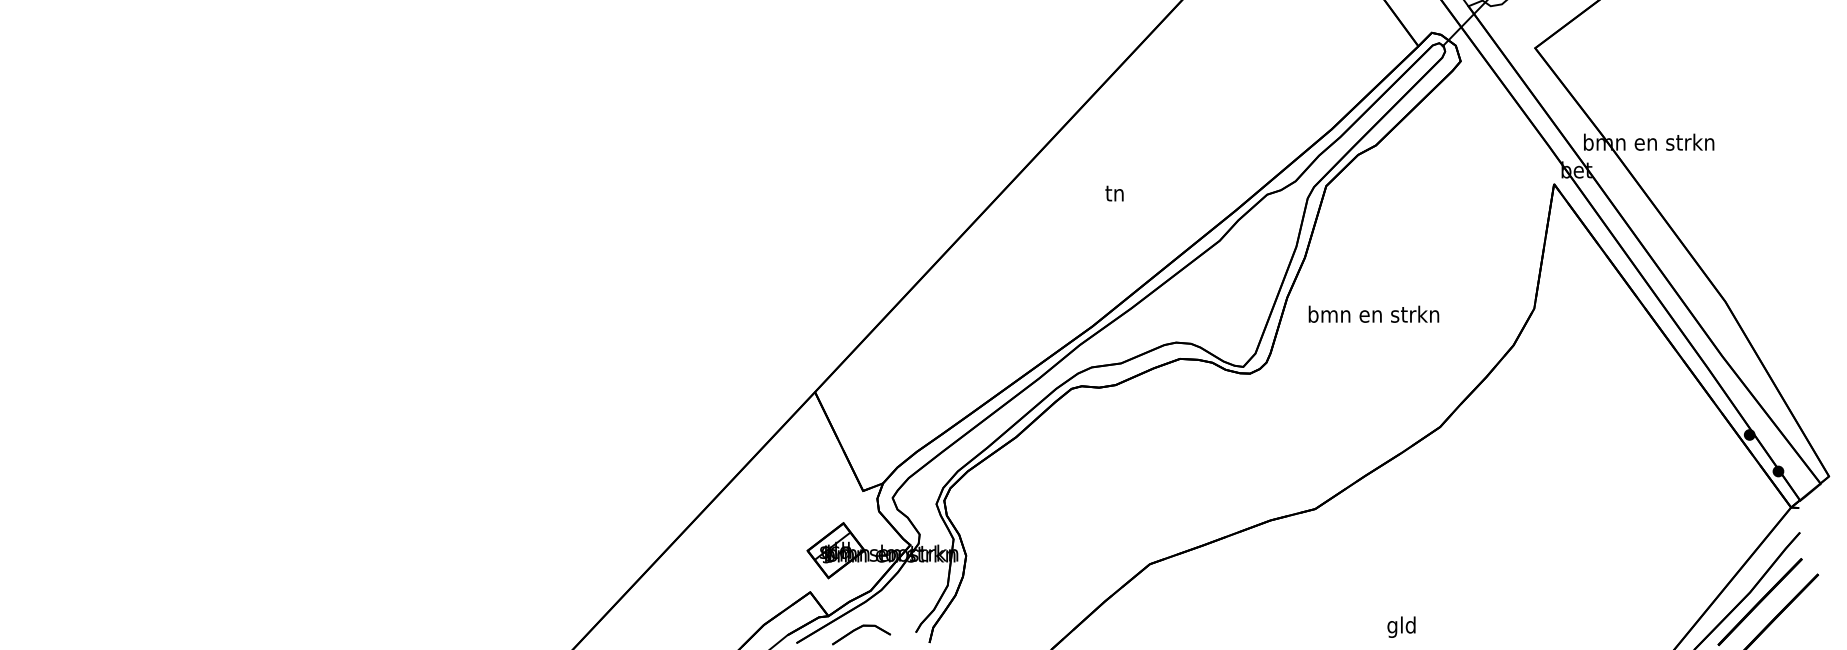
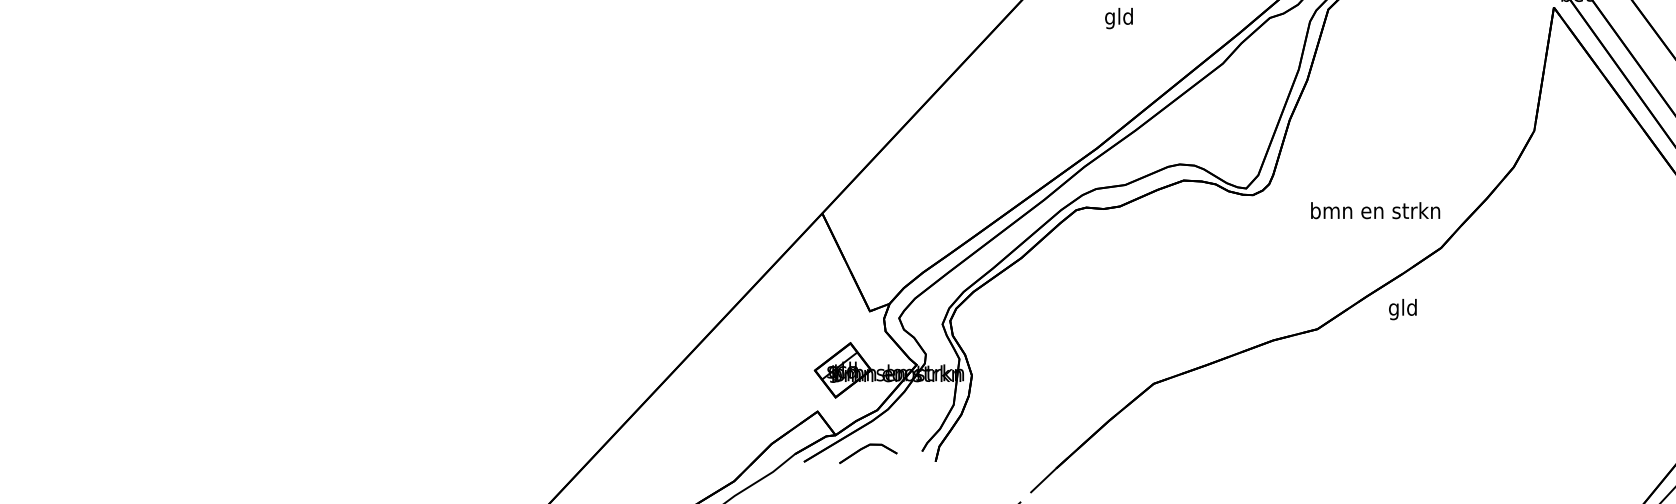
text: (1114, 194) -> (1118, 17), tn -> gld
text: (1373, 313) -> (1375, 209), moved
text: (1401, 626) -> (1402, 308), moved

